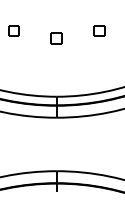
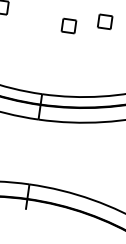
part: (56, 38) -> (68, 25), moved

